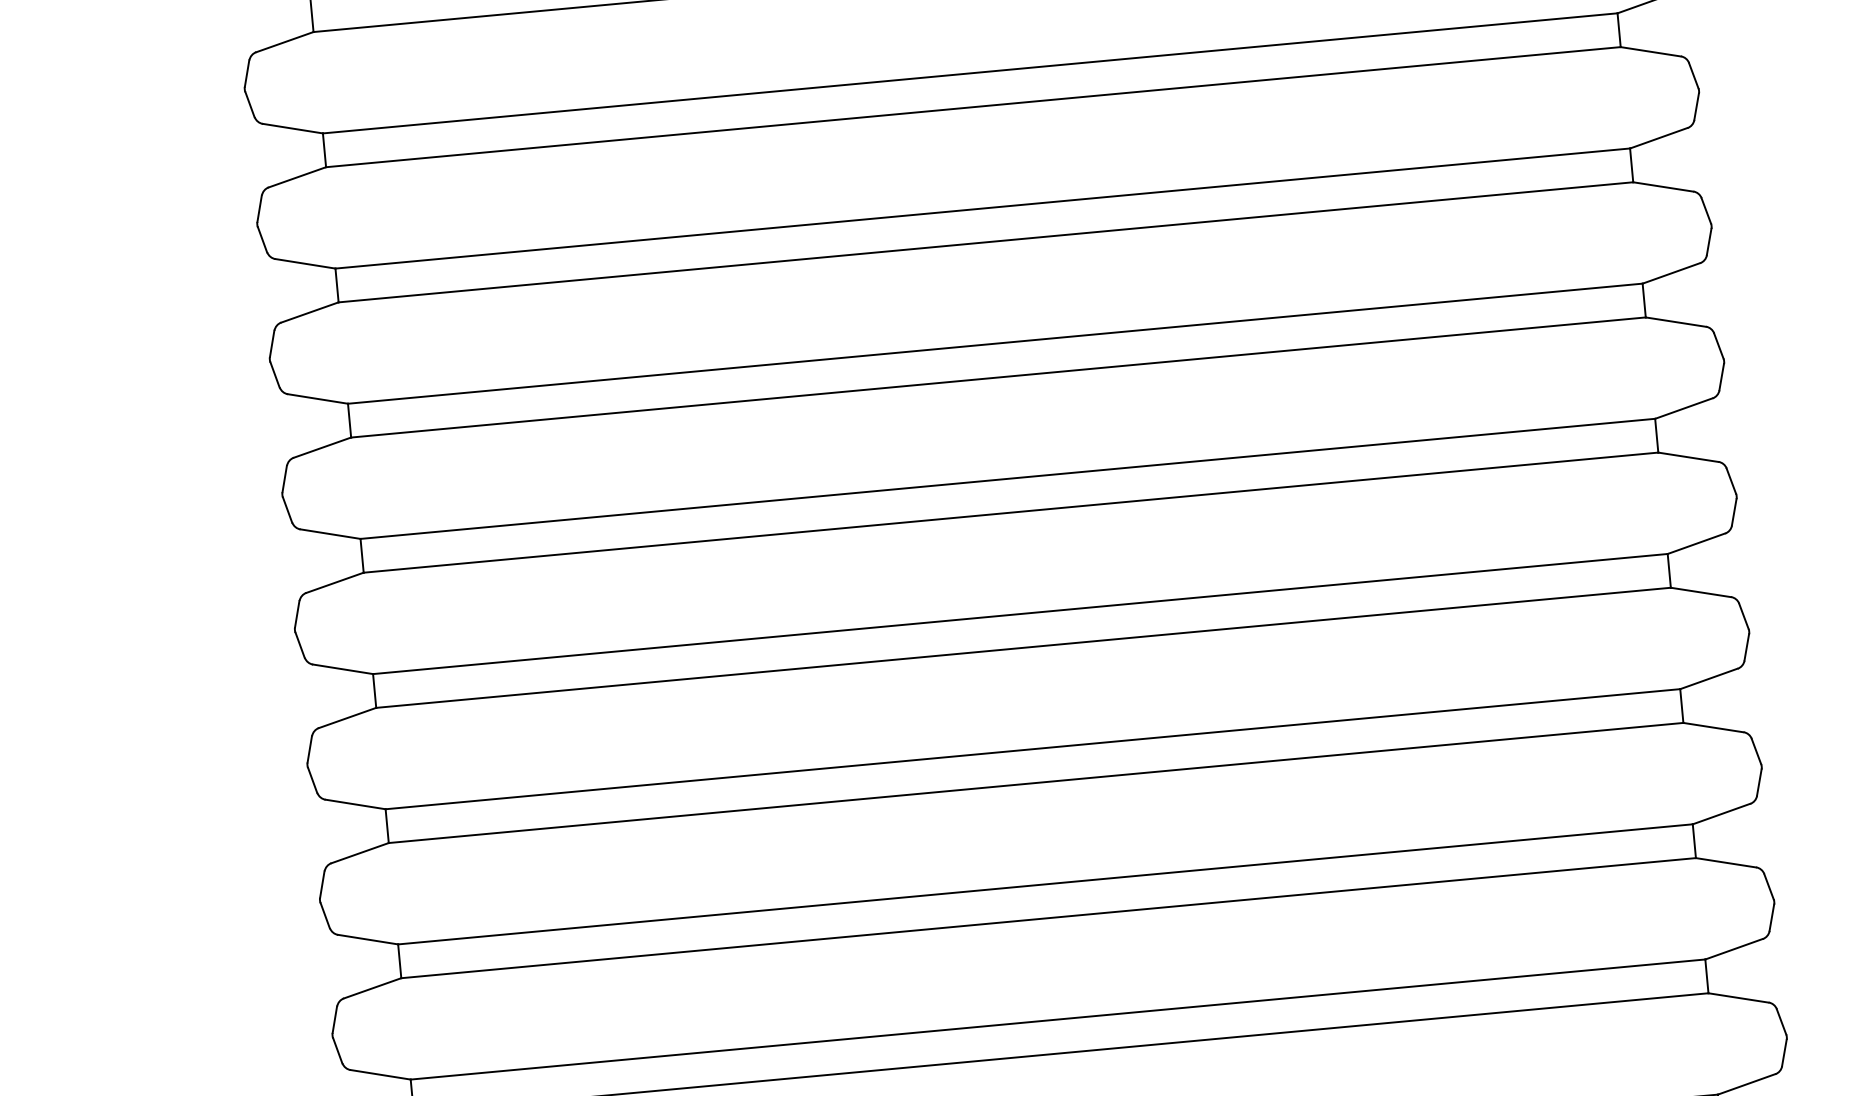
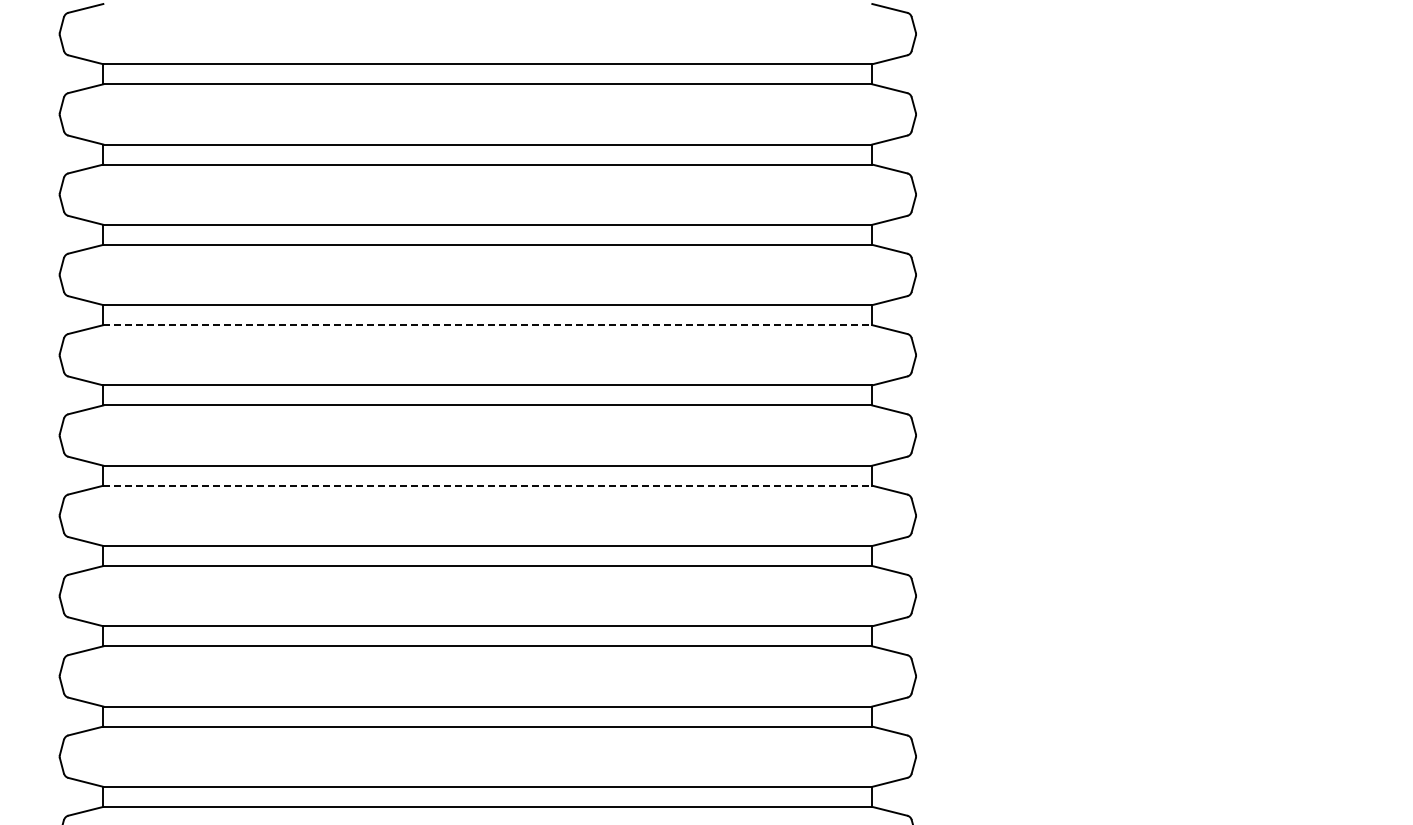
line: (997, 378) -> (487, 325), solid -> dashed
line: (1022, 647) -> (487, 485), solid -> dashed

